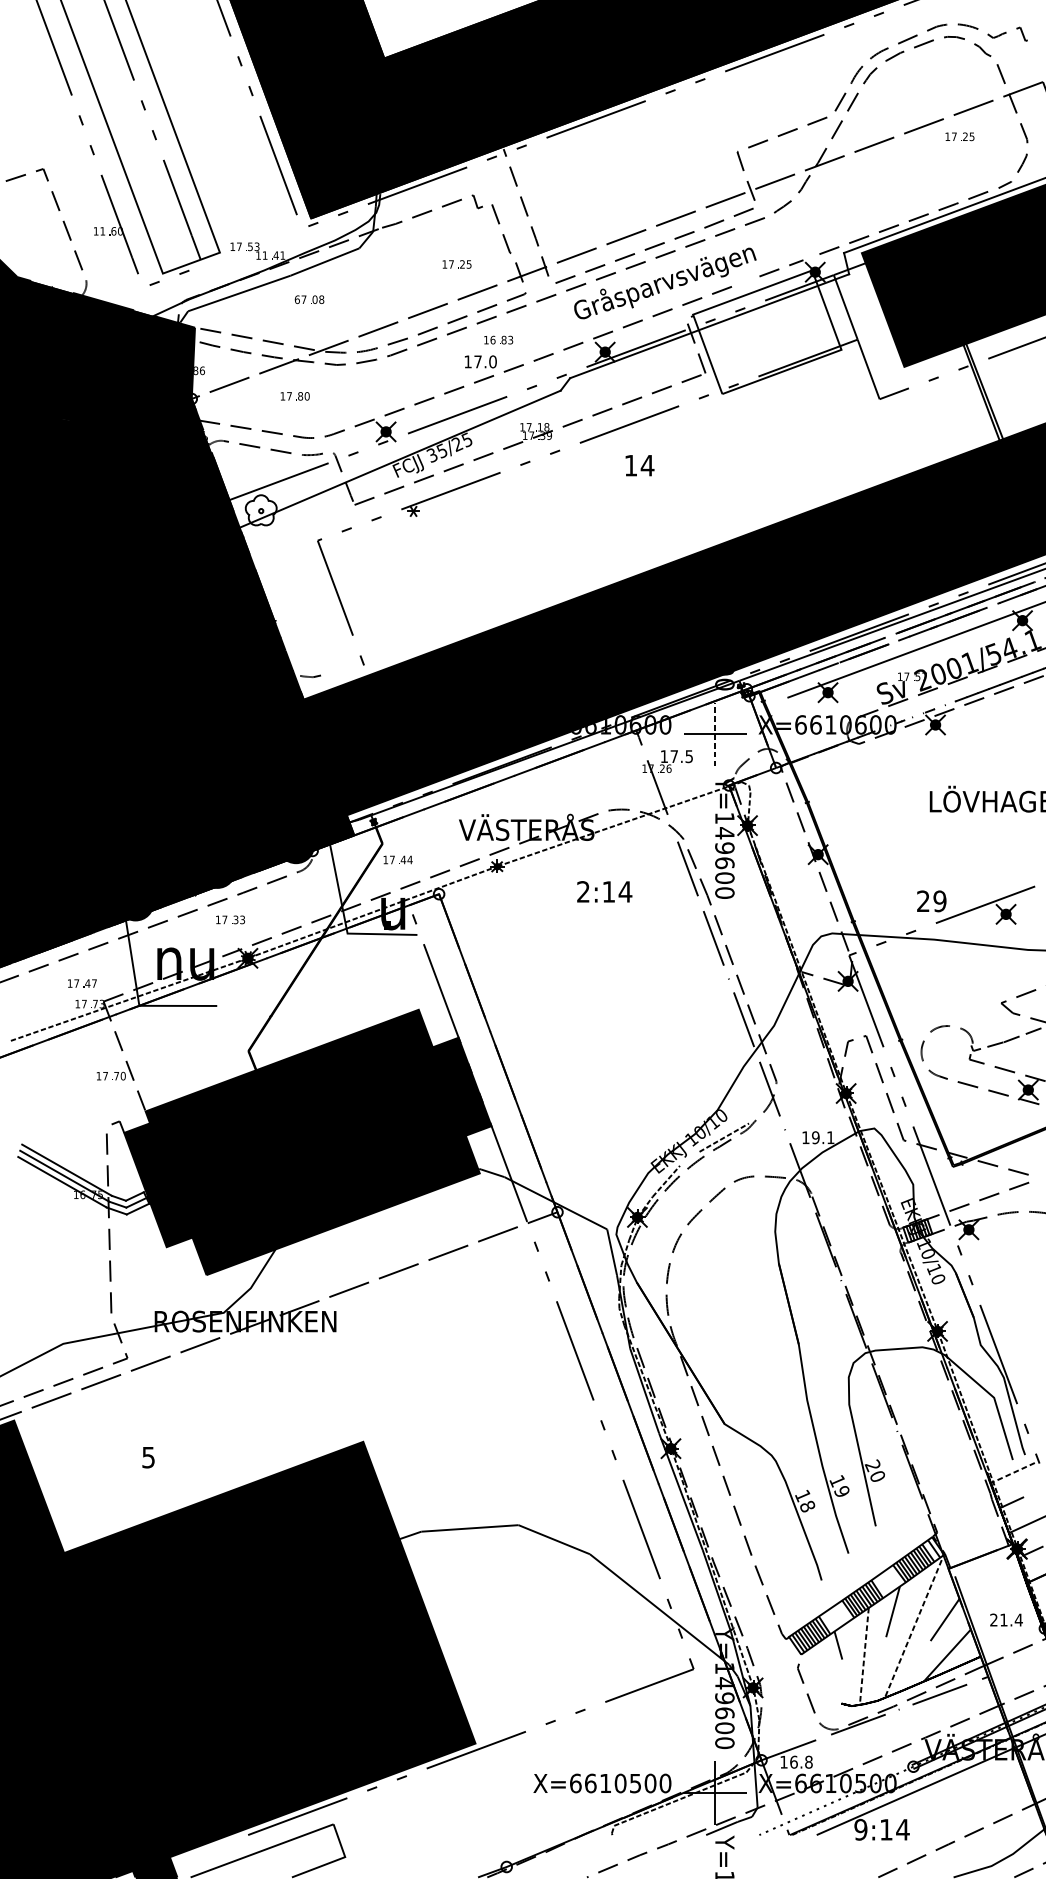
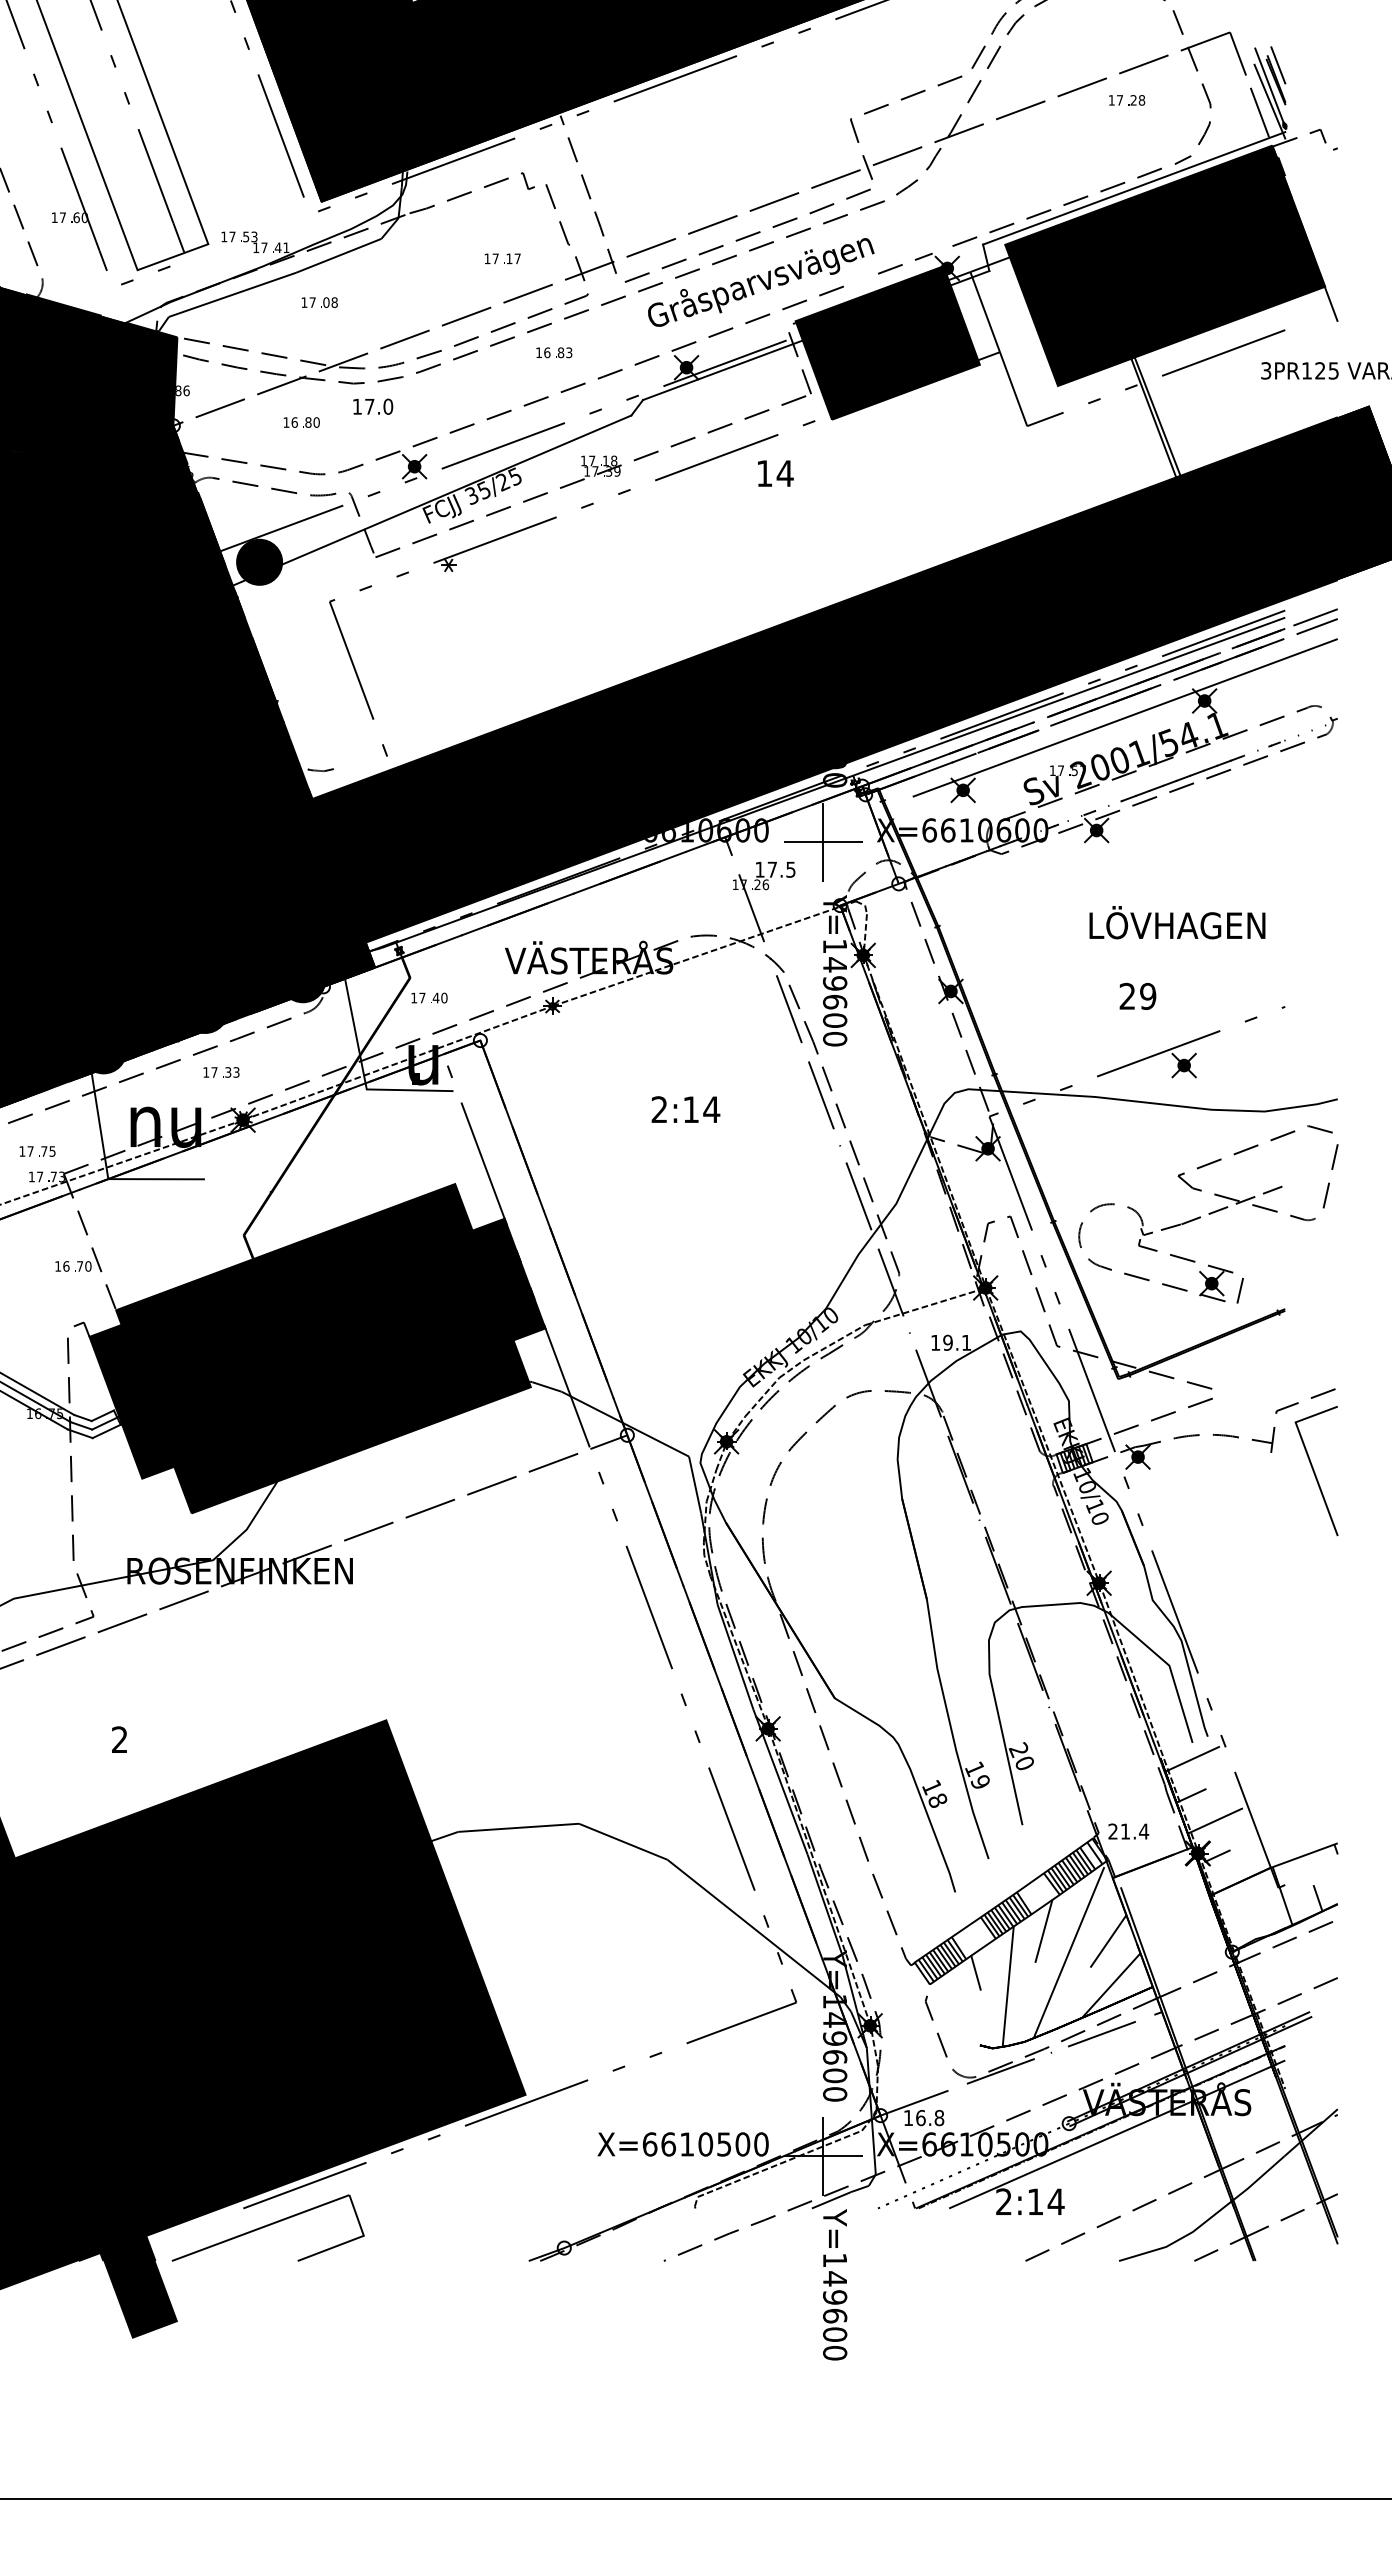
text: (971, 136) -> (1141, 100), 25 -> 28
text: (102, 231) -> (62, 217), 11 -> 17
text: (265, 255) -> (264, 247), 11 -> 17
text: (465, 264) -> (513, 258), 25 -> 17
text: (297, 299) -> (304, 302), 67 -> 17
fill: (767, 331) -> (887, 342), added
text: (481, 361) -> (373, 406), moved
text: (289, 396) -> (294, 422), 17 -> 16
text: (639, 465) -> (775, 473), moved
fill: (261, 508) -> (259, 561), added
line: (715, 733) -> (823, 841), dashed -> solid
text: (410, 859) -> (444, 997), 44 -> 40
text: (604, 891) -> (685, 1109), moved
text: (931, 900) -> (1137, 995), moved
text: (90, 983) -> (47, 1151), 47 -> 75
text: (105, 1076) -> (66, 1266), 17 -> 16
line: (797, 1108) -> (925, 1306), added
line: (689, 1158) -> (791, 1368), added
text: (148, 1457) -> (119, 1739), 5 -> 2
line: (1012, 1473) -> (1192, 1759), dashed -> solid
text: (1006, 1620) -> (1128, 1831), moved
line: (913, 1628) -> (1069, 1952), dashed -> solid
line: (864, 1657) -> (1008, 1987), dashed -> solid
text: (860, 1829) -> (1003, 2201), 9:14 -> 2:14

